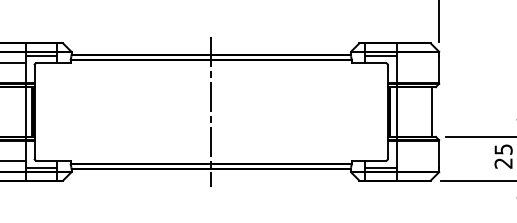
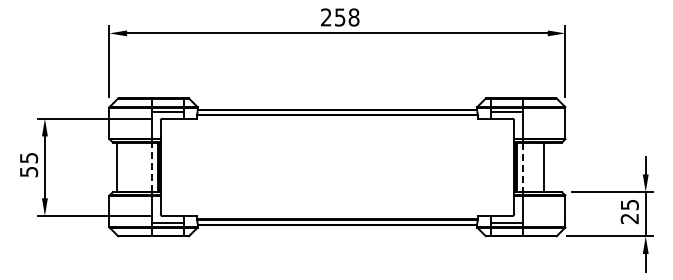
line: (25, 112) -> (151, 167), solid -> dashed
line: (211, 112) -> (337, 167), removed
line: (397, 112) -> (523, 167), solid -> dashed
line: (432, 112) -> (544, 167), moved

